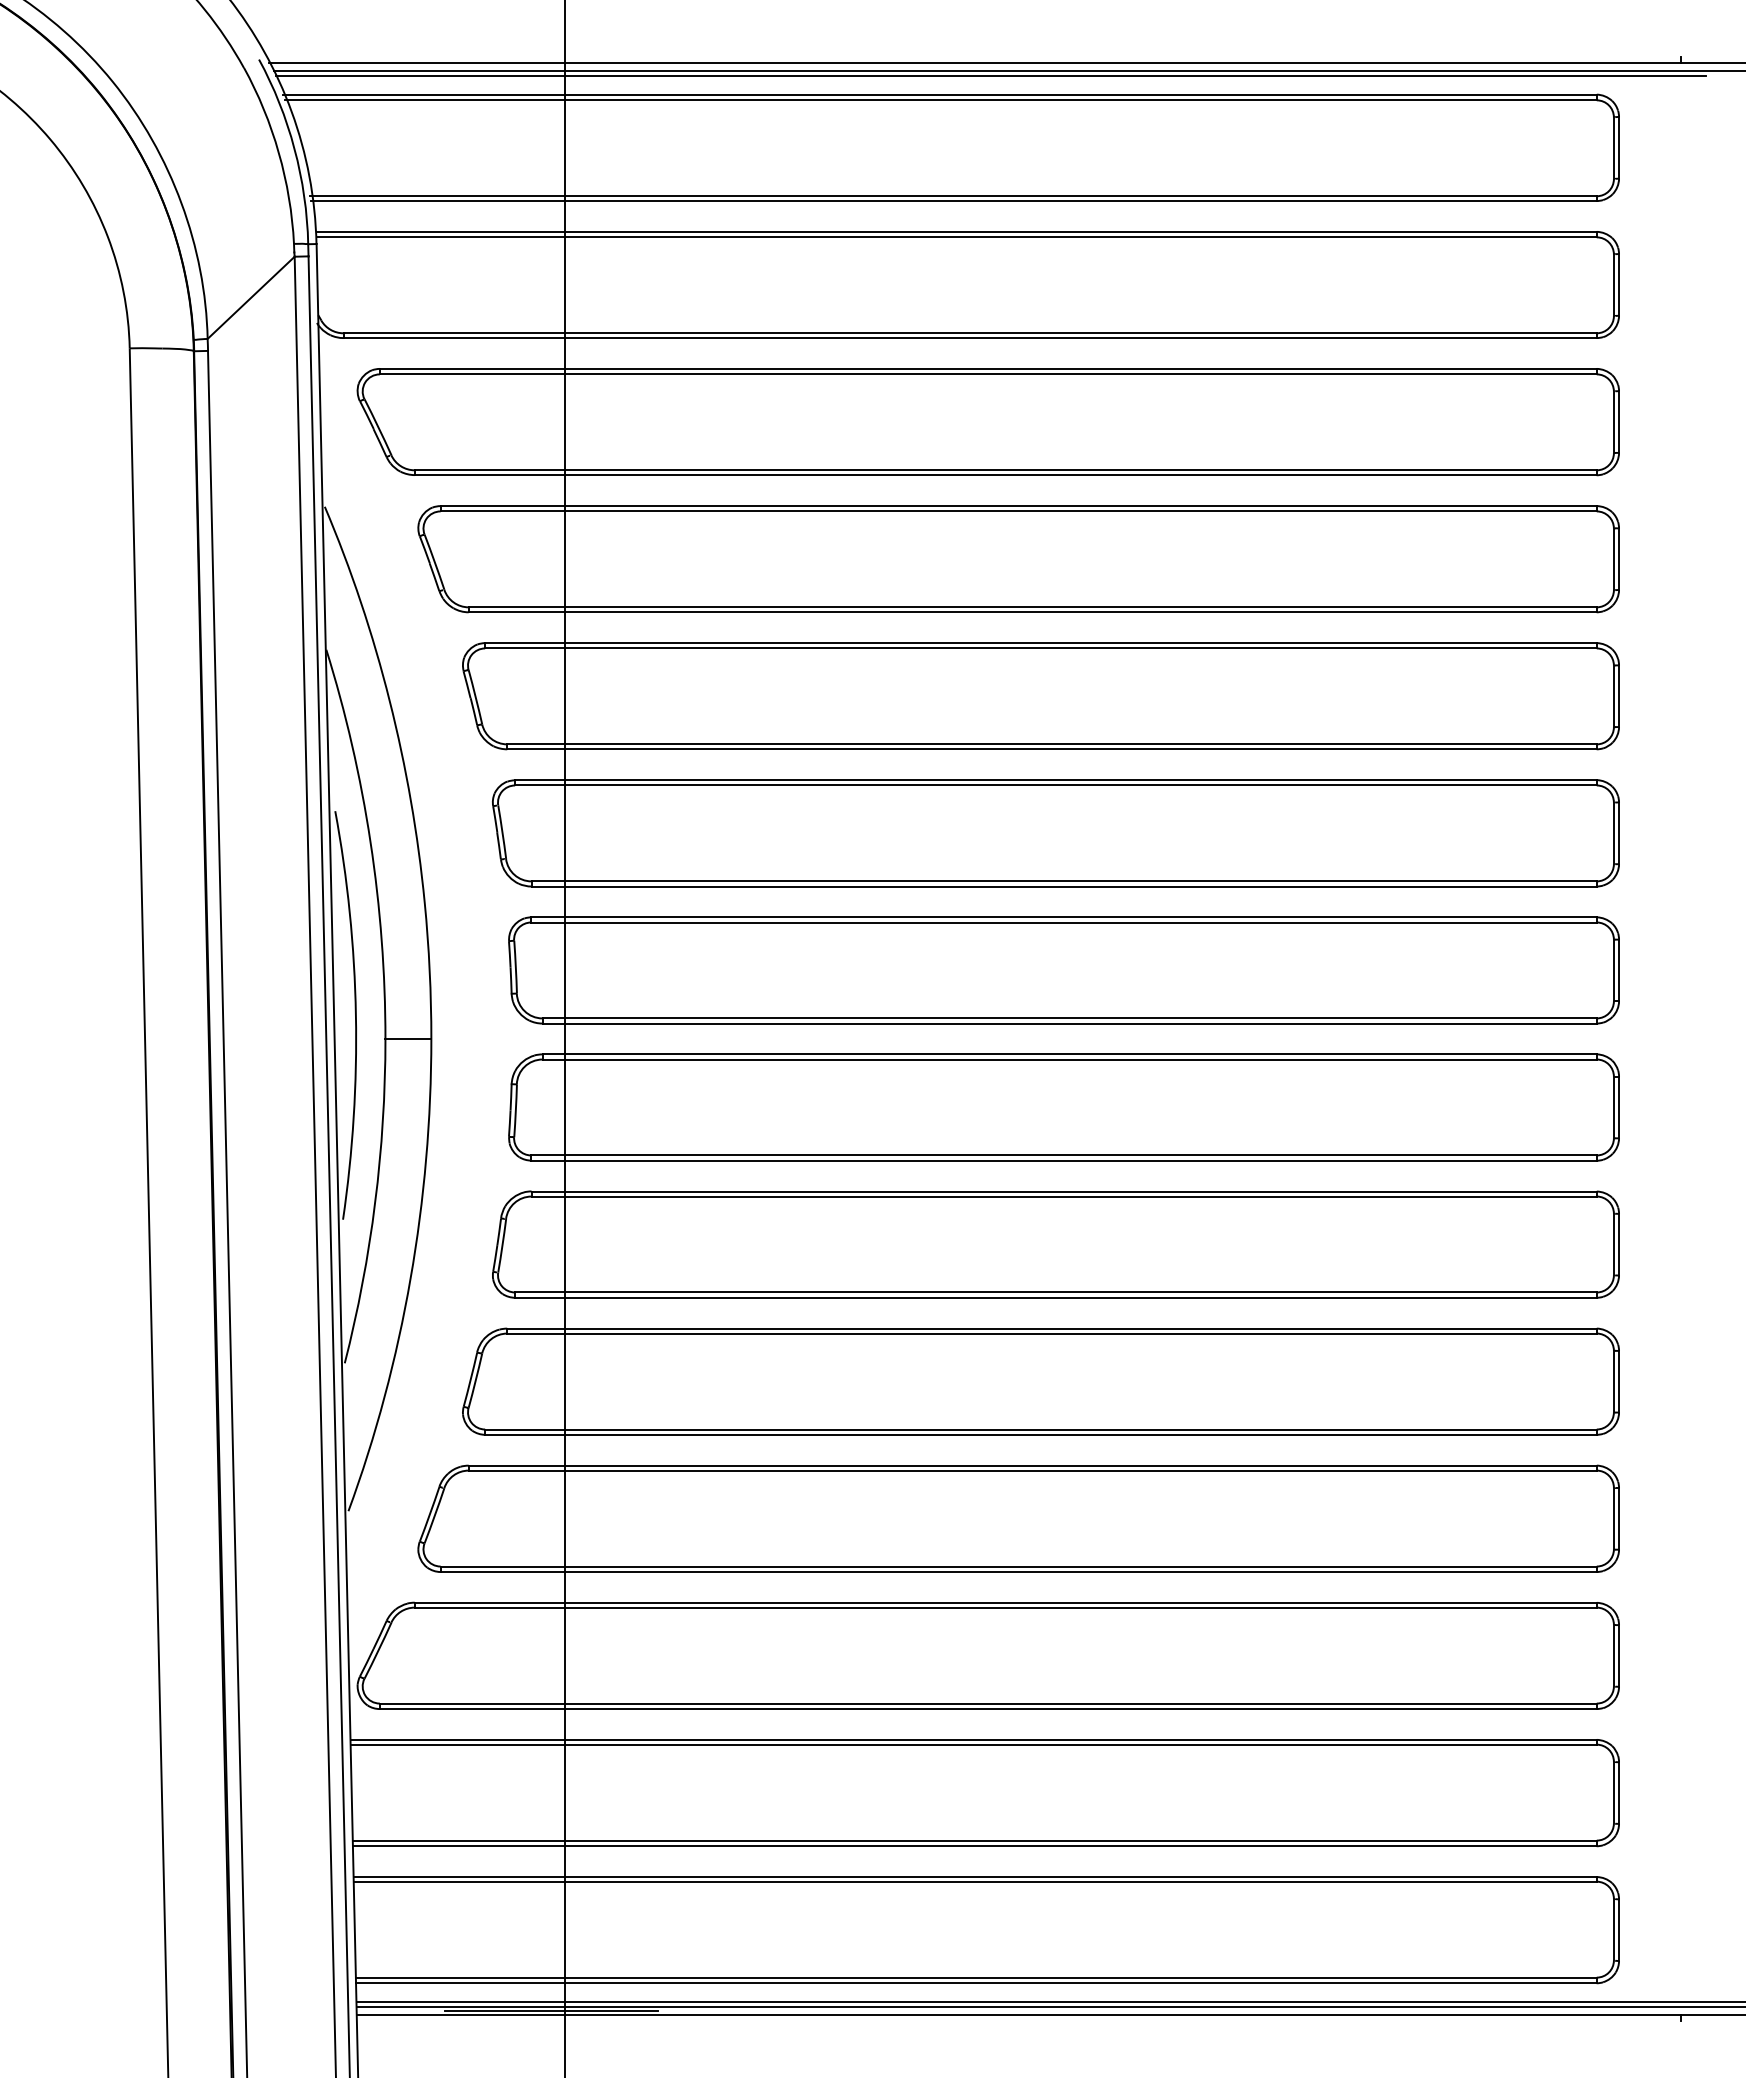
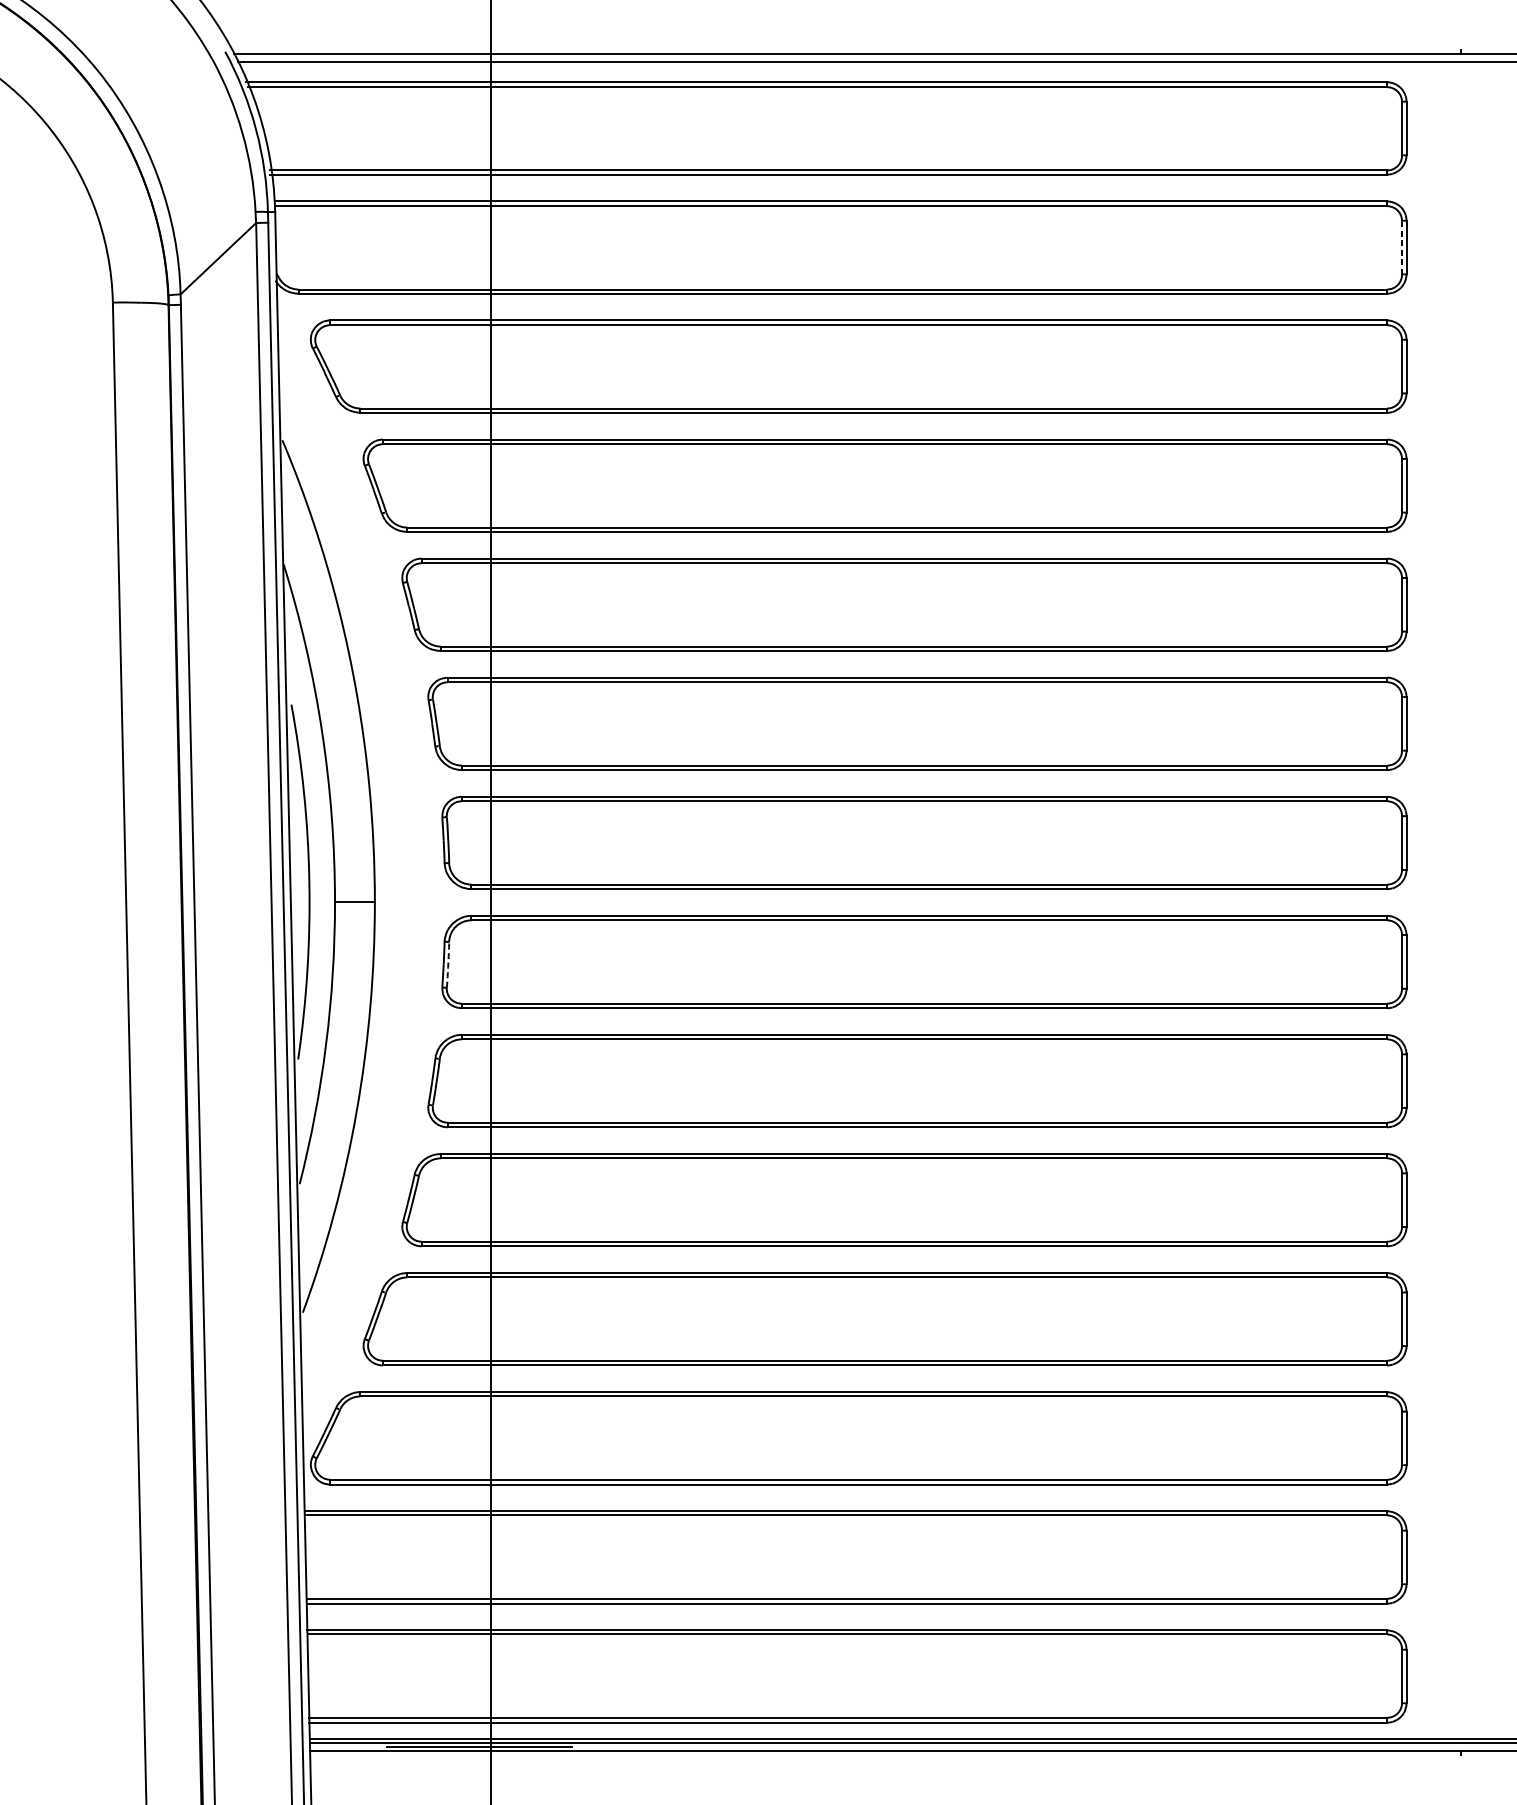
line: (990, 75) -> (860, 65), removed
line: (1613, 285) -> (1401, 248), solid -> dashed
arc: (515, 1110) -> (447, 964), solid -> dashed

